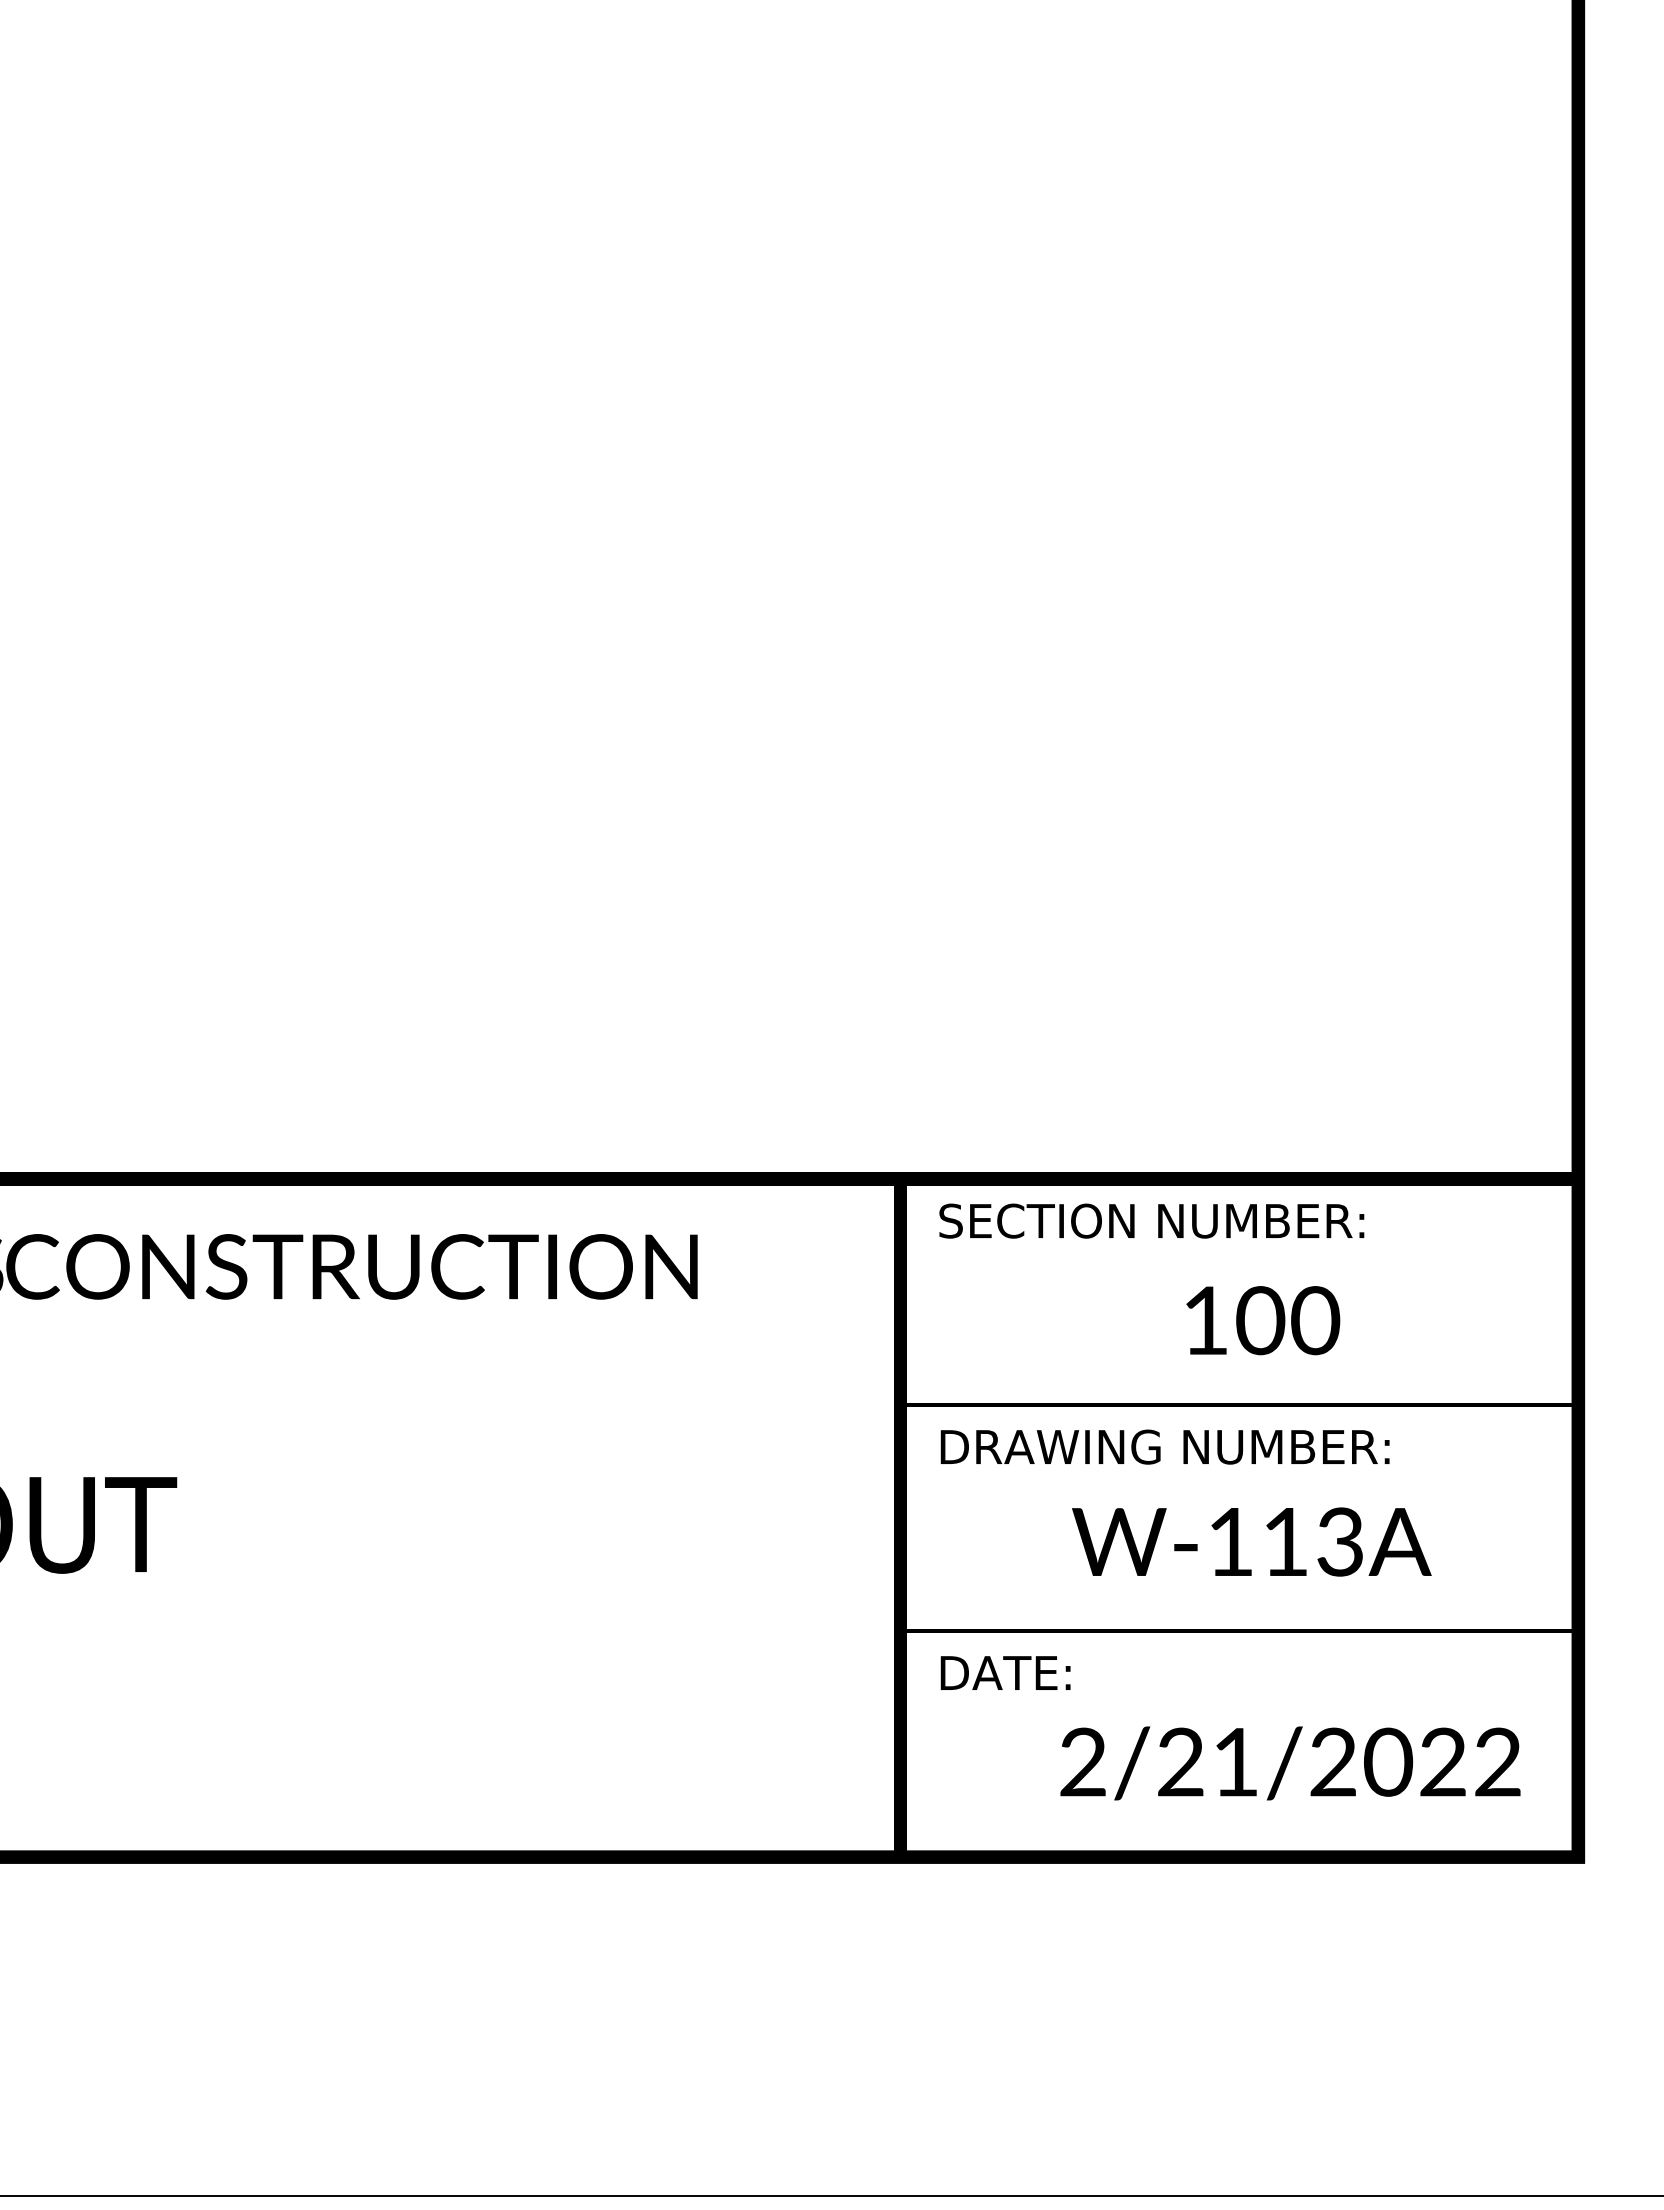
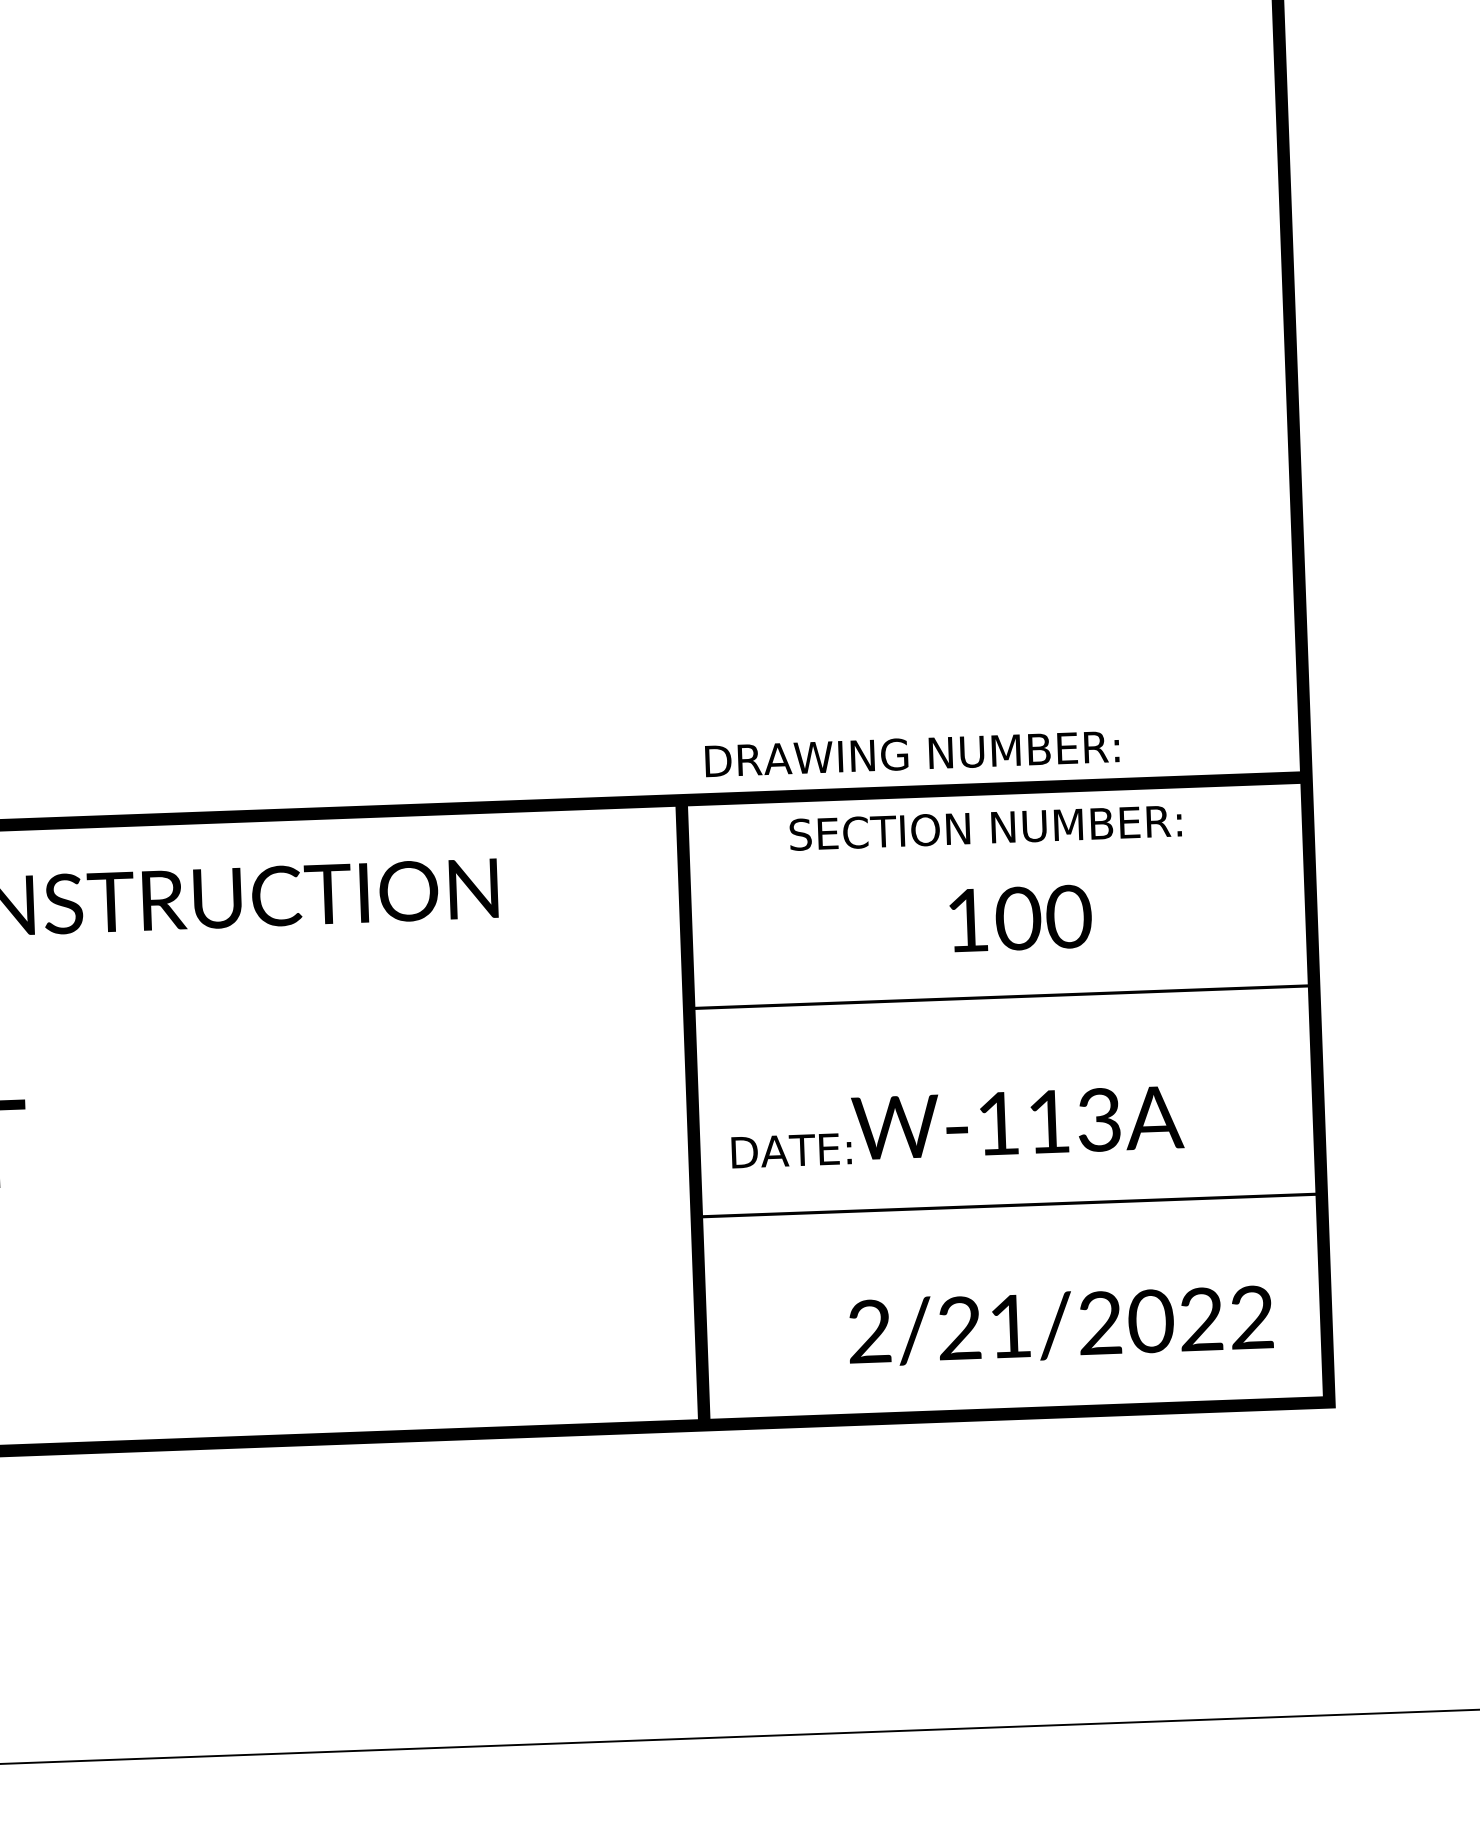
text: (1151, 1220) -> (985, 827), moved
text: (1164, 1446) -> (911, 753), moved
text: (1005, 1672) -> (791, 1150), moved

